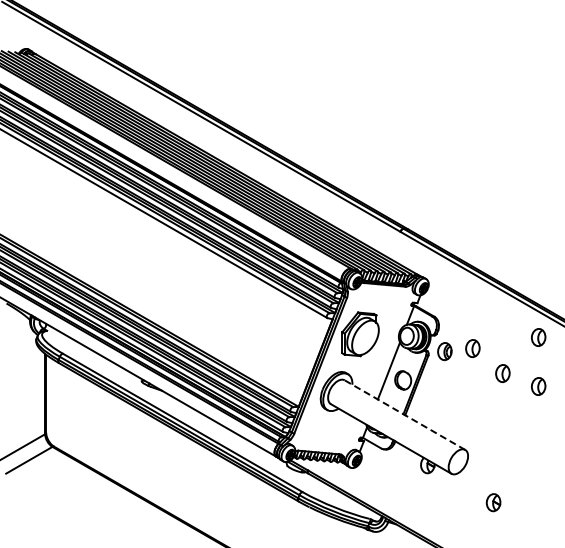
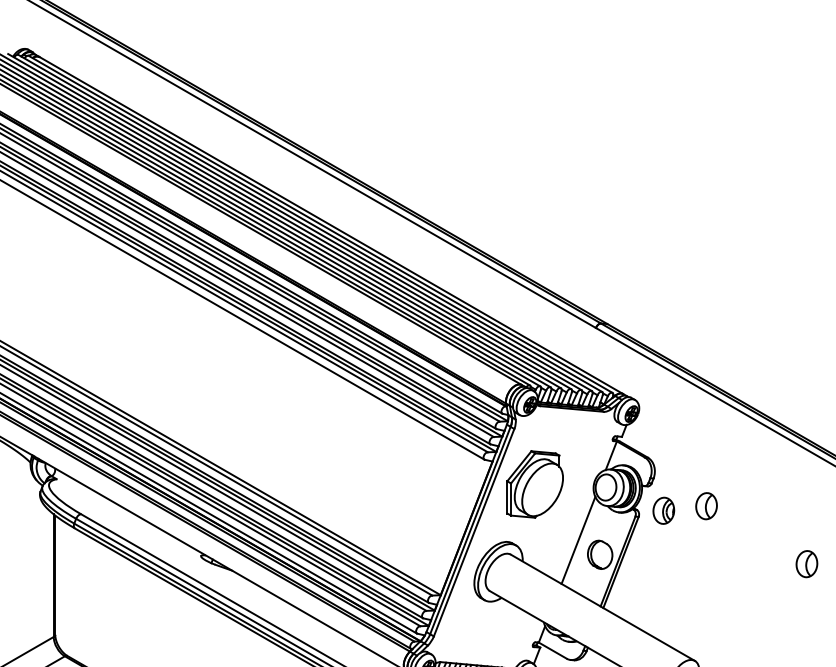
part: (538, 337) -> (806, 489), removed
part: (502, 373) -> (751, 544), removed
line: (405, 415) -> (603, 608), dashed -> solid

